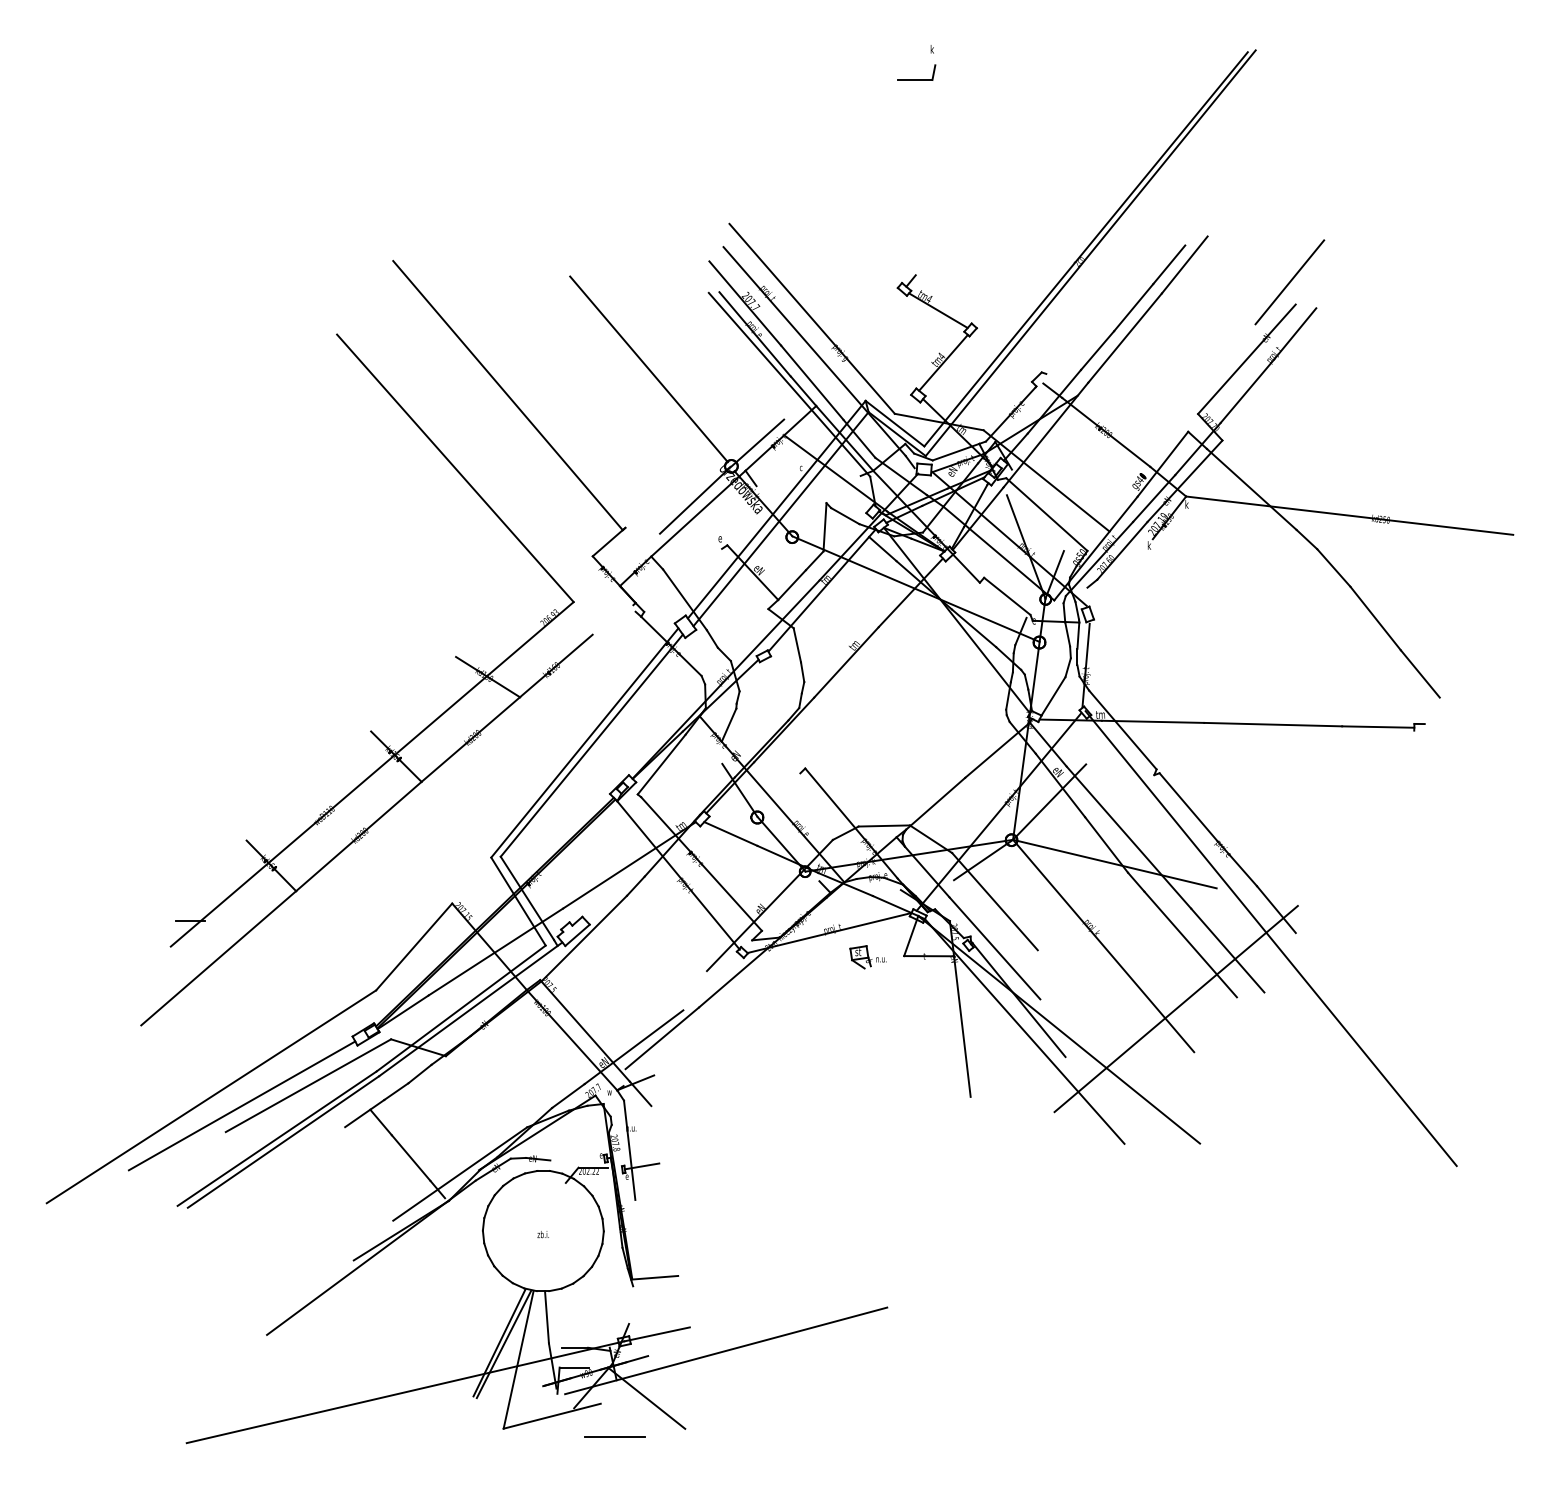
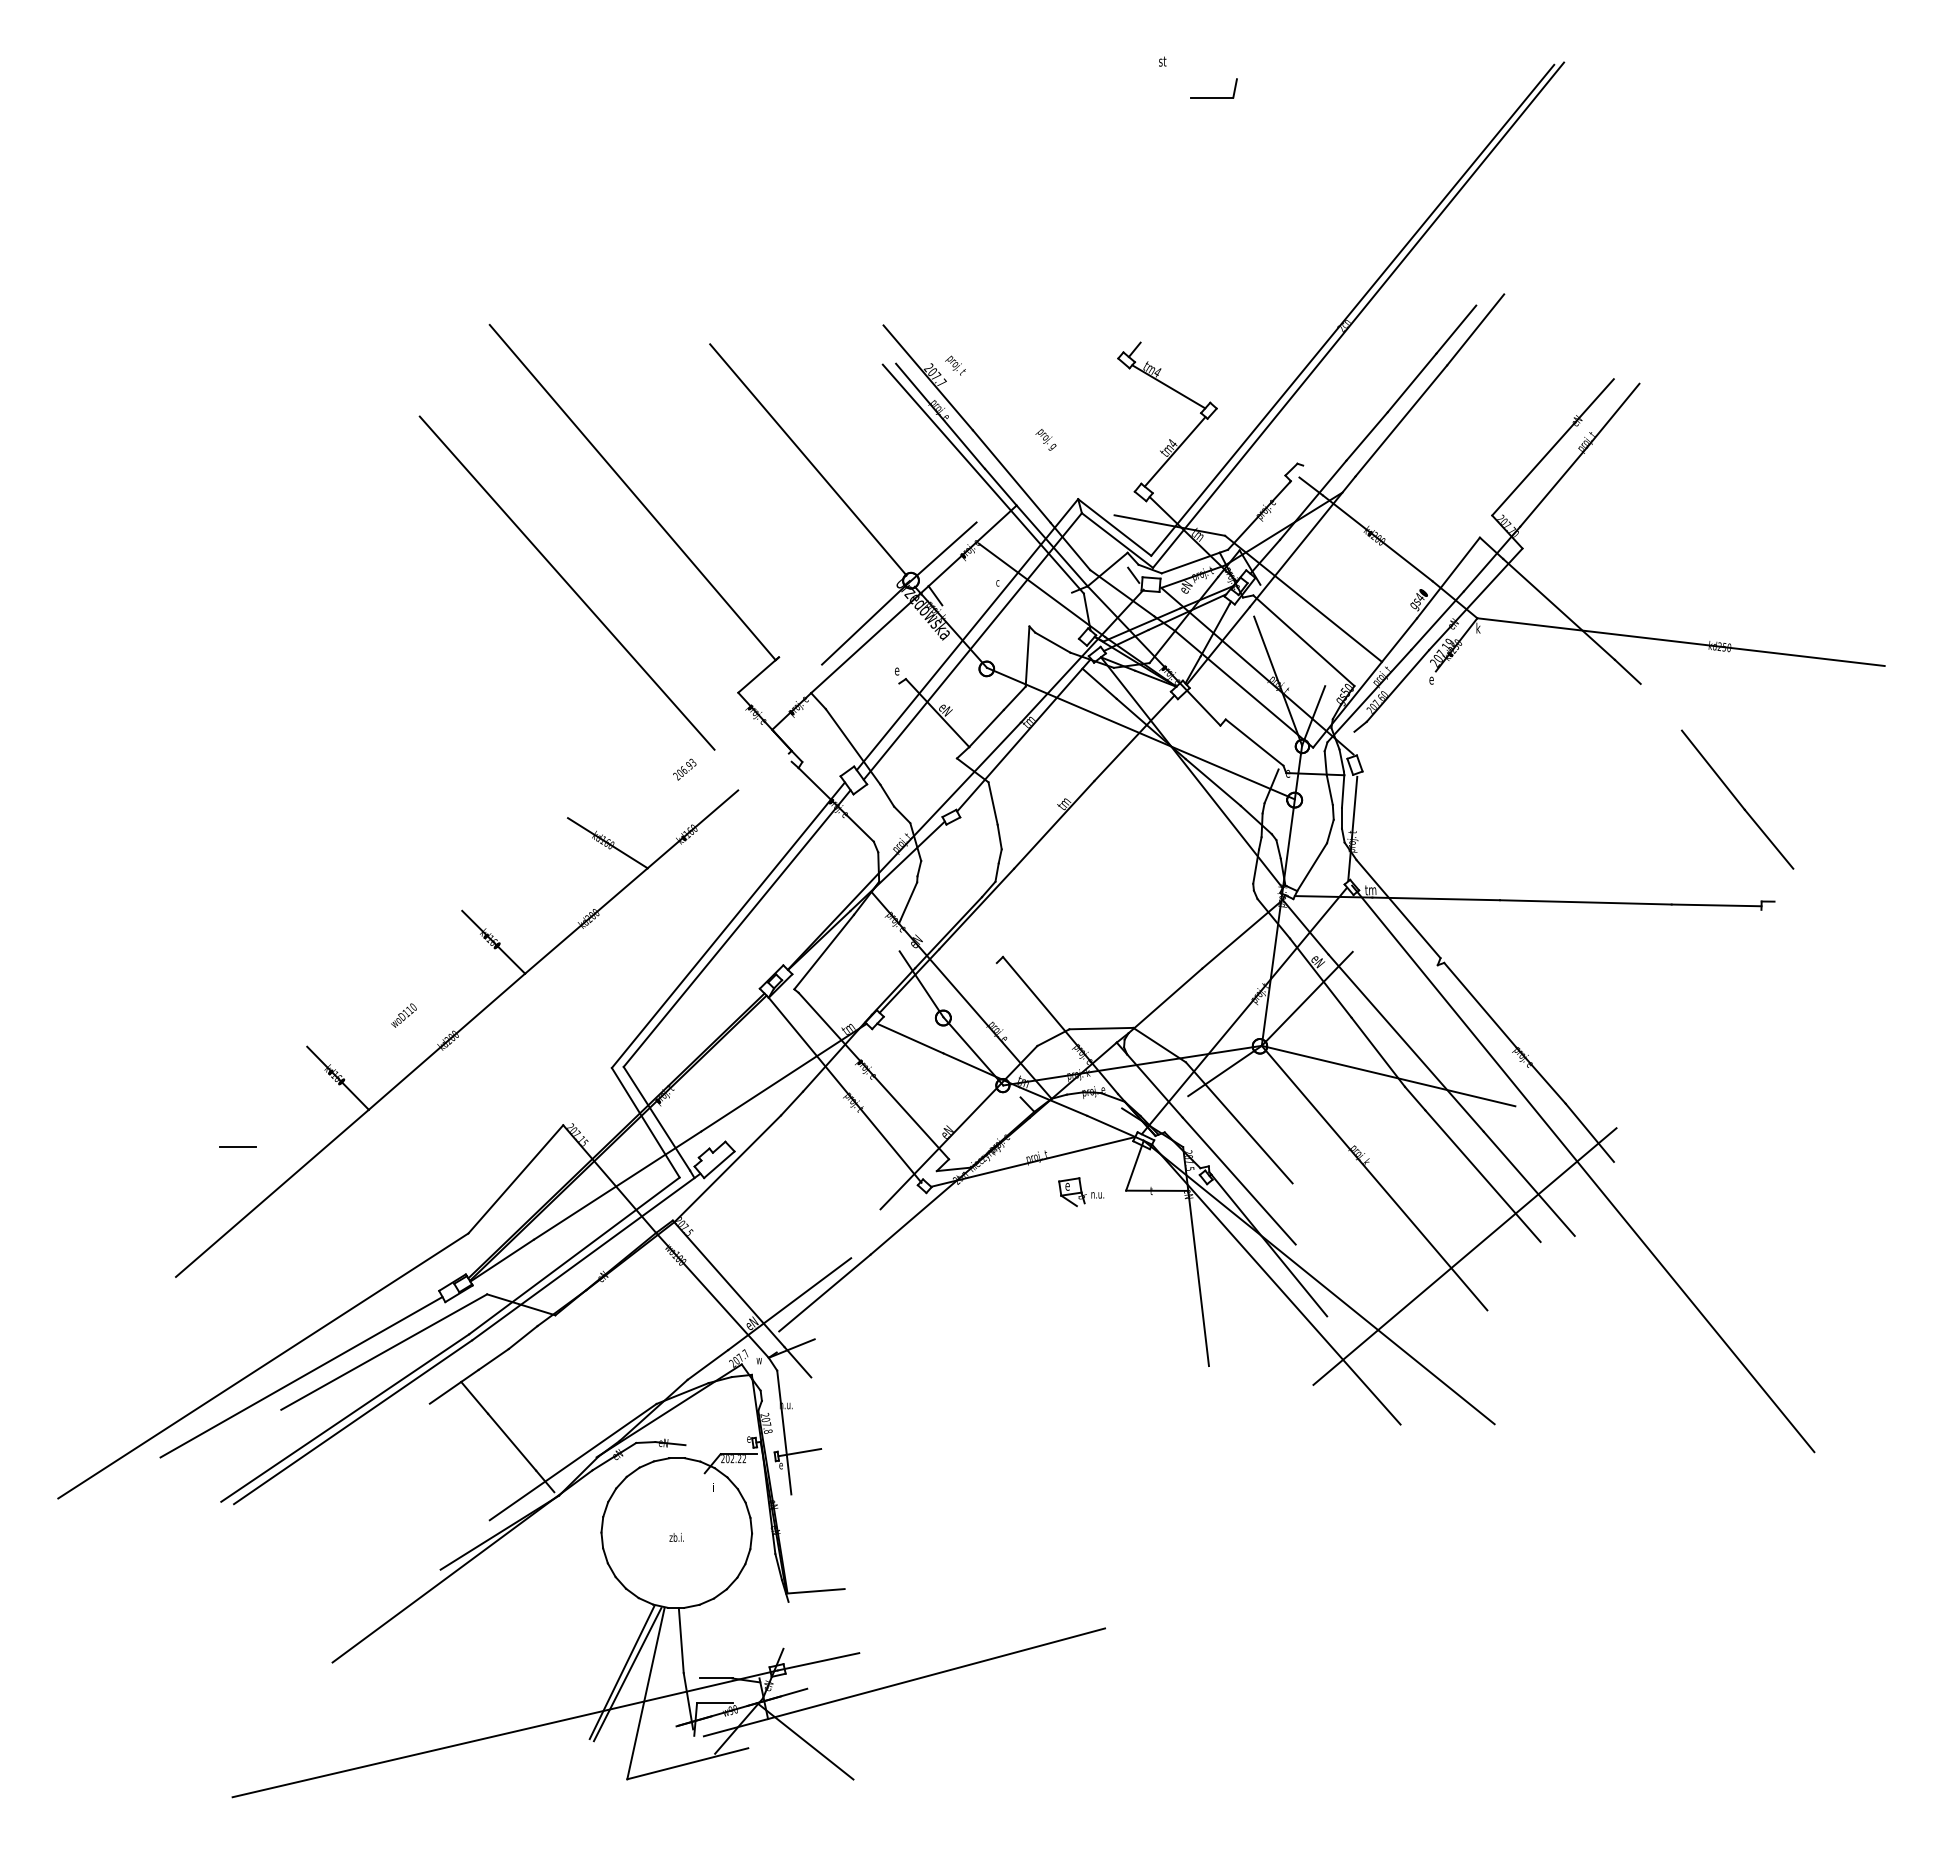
text: (933, 48) -> (1162, 60), k -> st
part: (916, 80) -> (1213, 97), moved
line: (1289, 282) -> (1606, 351), removed
line: (812, 318) -> (1011, 396), removed
line: (814, 351) -> (1014, 437), removed
text: (1149, 544) -> (1431, 678), k -> e
line: (1333, 567) -> (1660, 706), removed
line: (372, 773) -> (463, 963), removed
text: (857, 951) -> (1068, 1185), st -> e
line: (614, 1436) -> (765, 1789), removed

